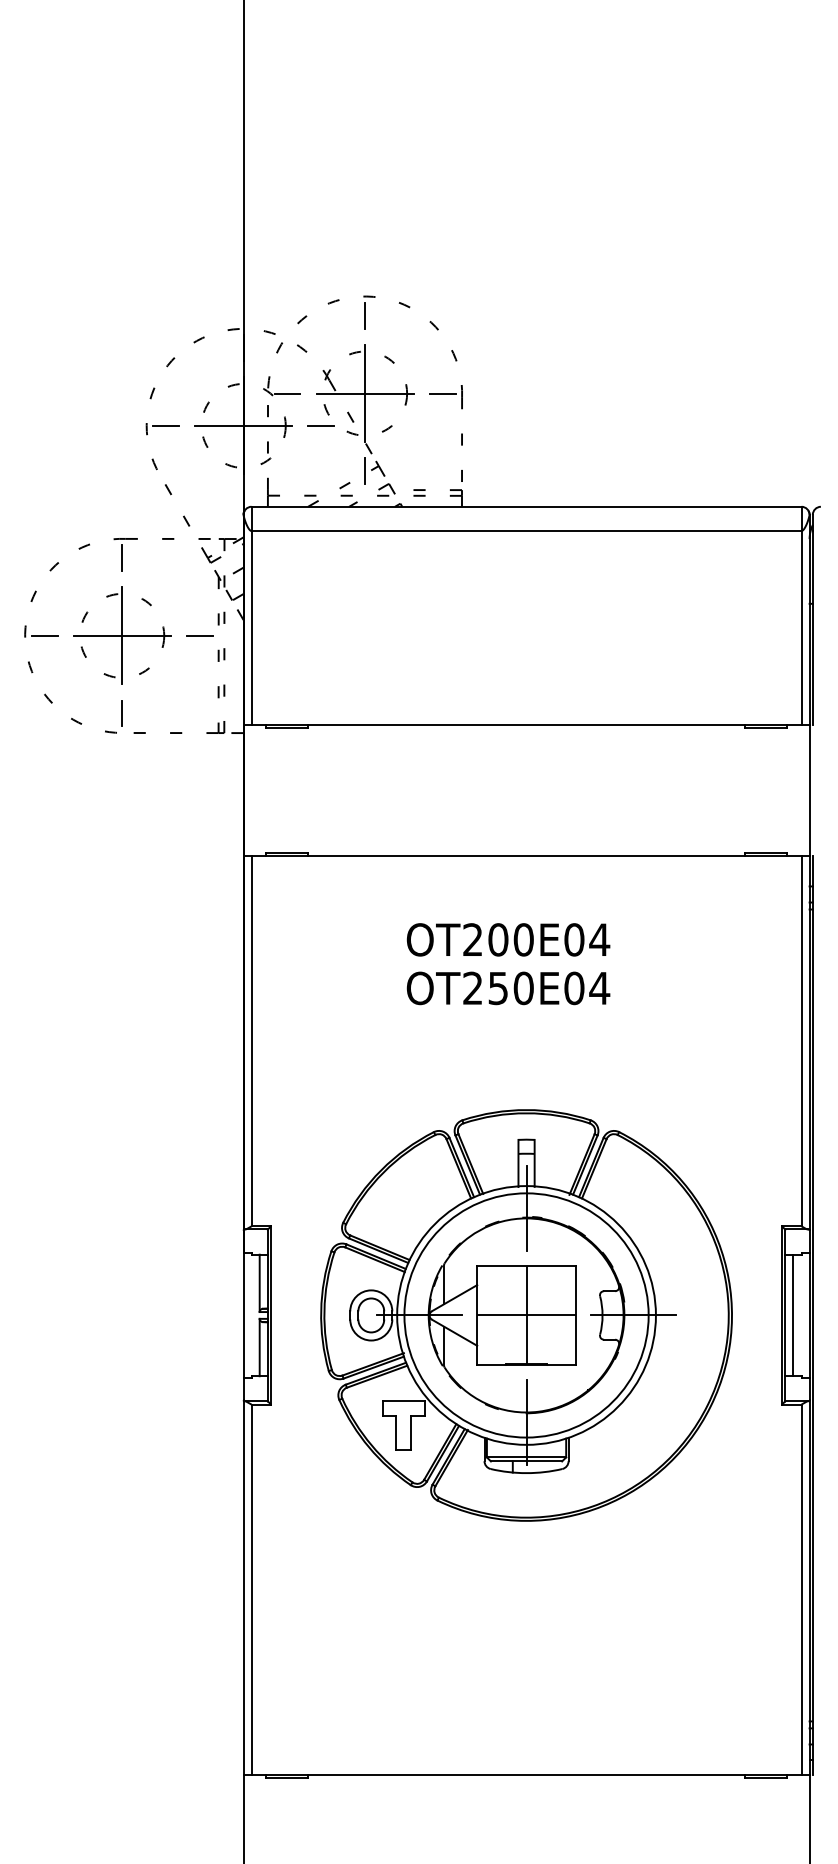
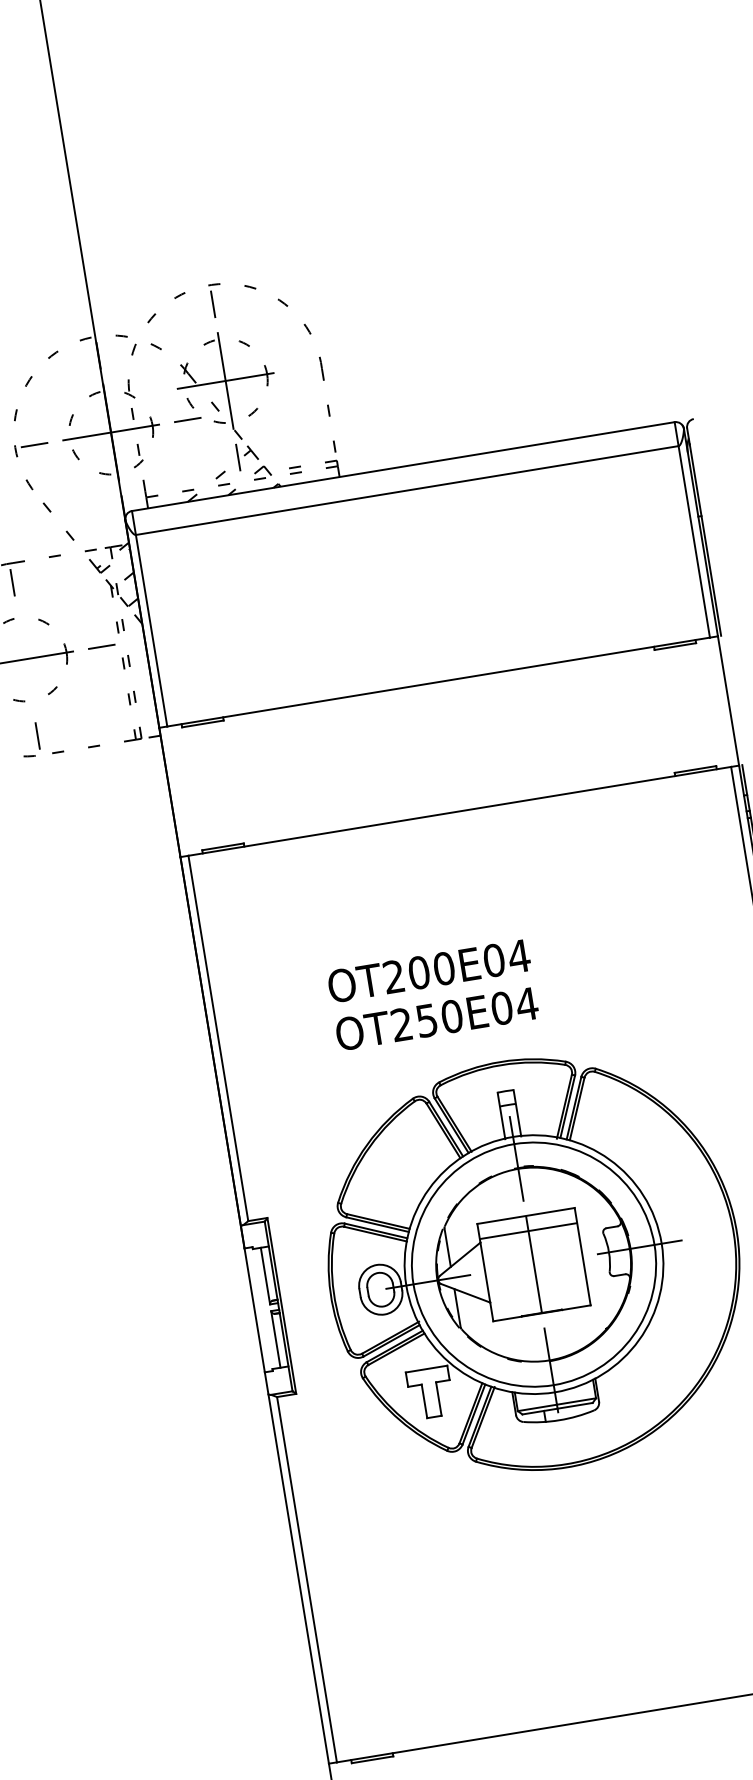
line: (287, 393) -> (149, 393), removed
line: (442, 393) -> (302, 368), removed
line: (122, 635) -> (25, 658), removed
text: (508, 964) -> (433, 995), moved
line: (526, 1315) -> (528, 1231), moved

